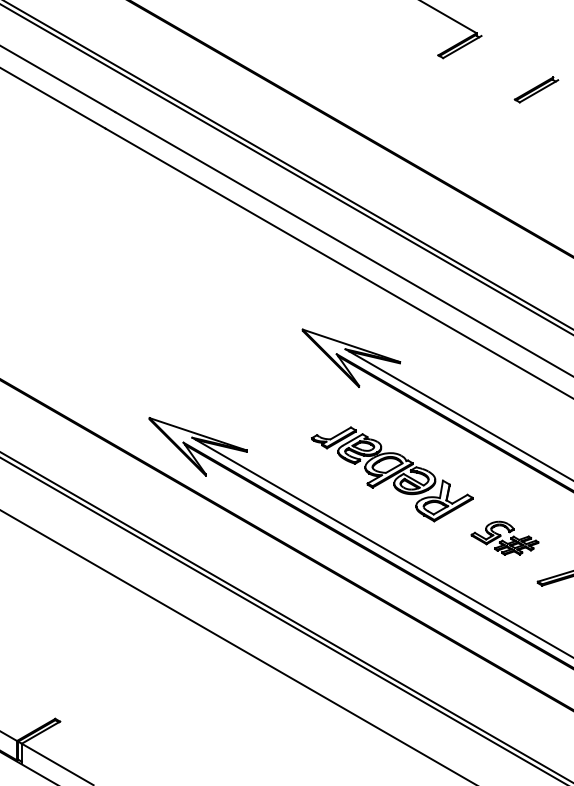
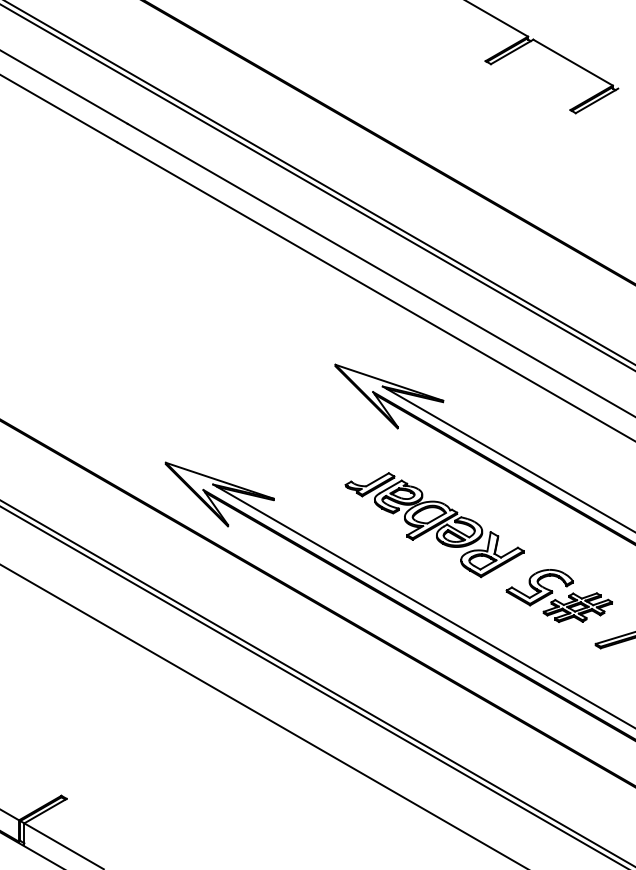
line: (517, 56) -> (573, 62), added
part: (504, 537) -> (558, 595), size x1.43

